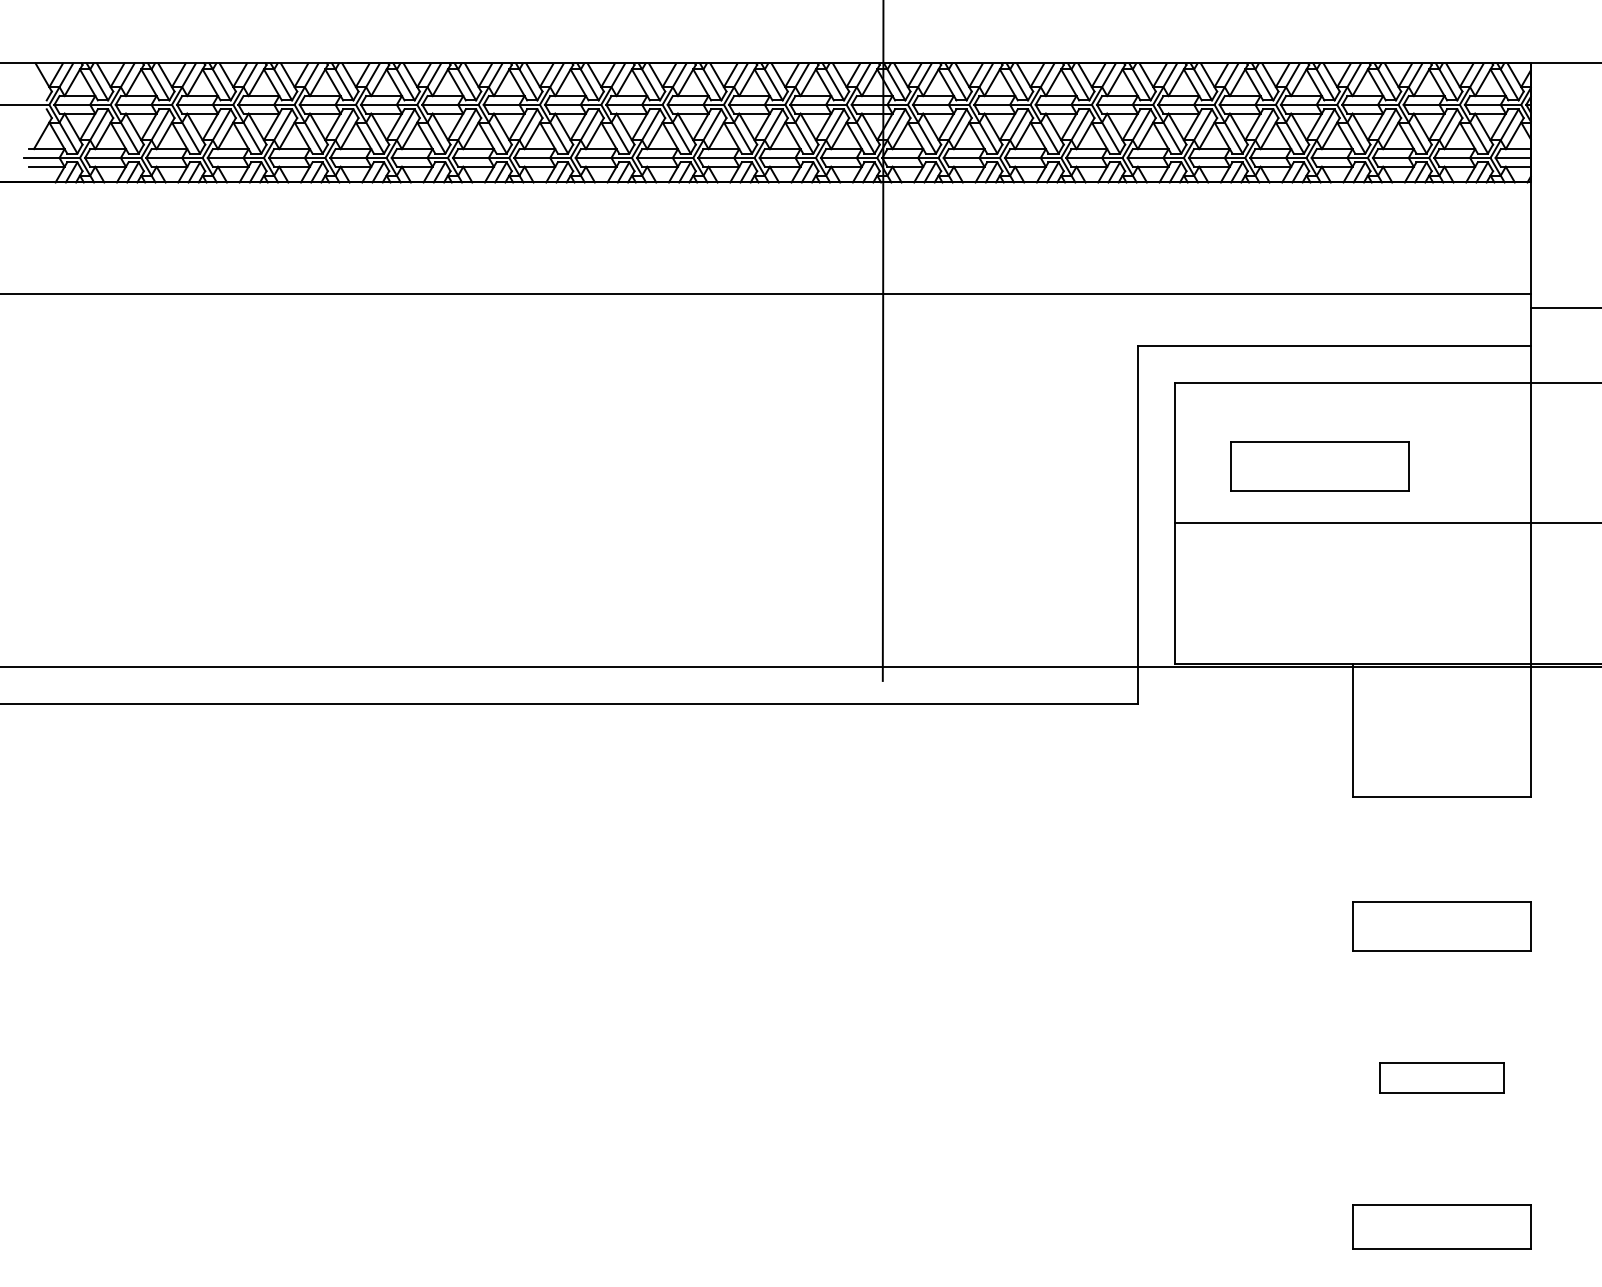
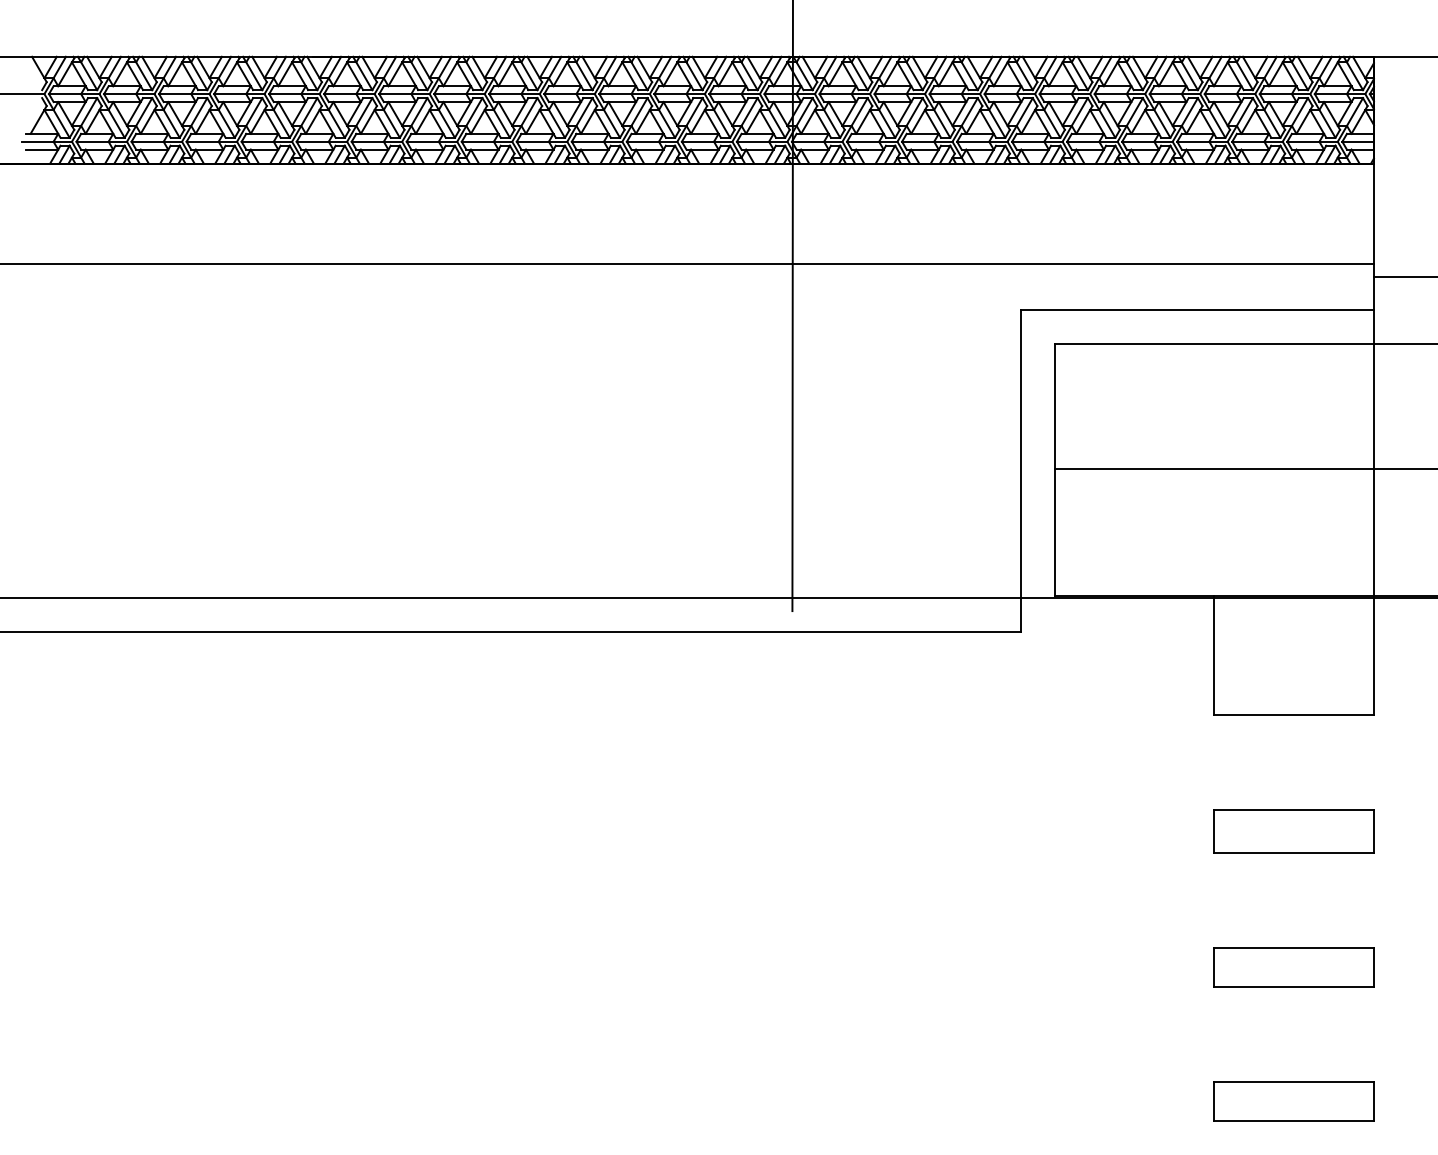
part: (1319, 466) -> (1184, 418), removed
part: (1441, 1077) -> (1293, 966), size x1.43

